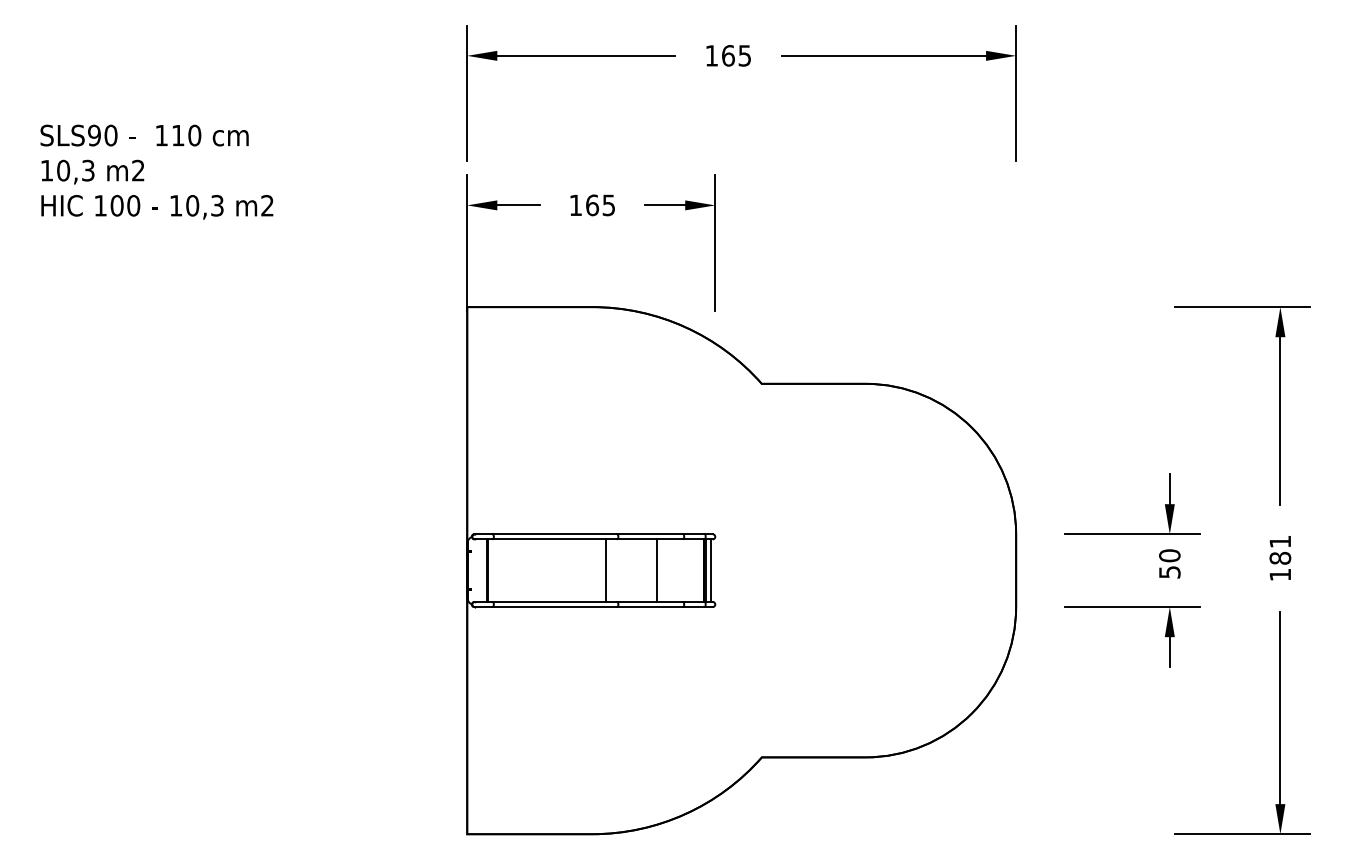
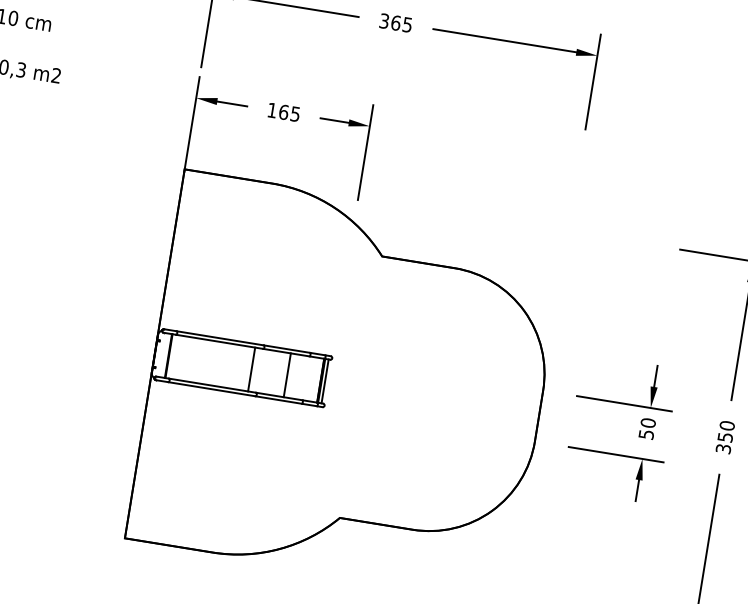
text: (711, 55) -> (384, 20), 165 -> 365
text: (1280, 558) -> (725, 437), 181 -> 350

